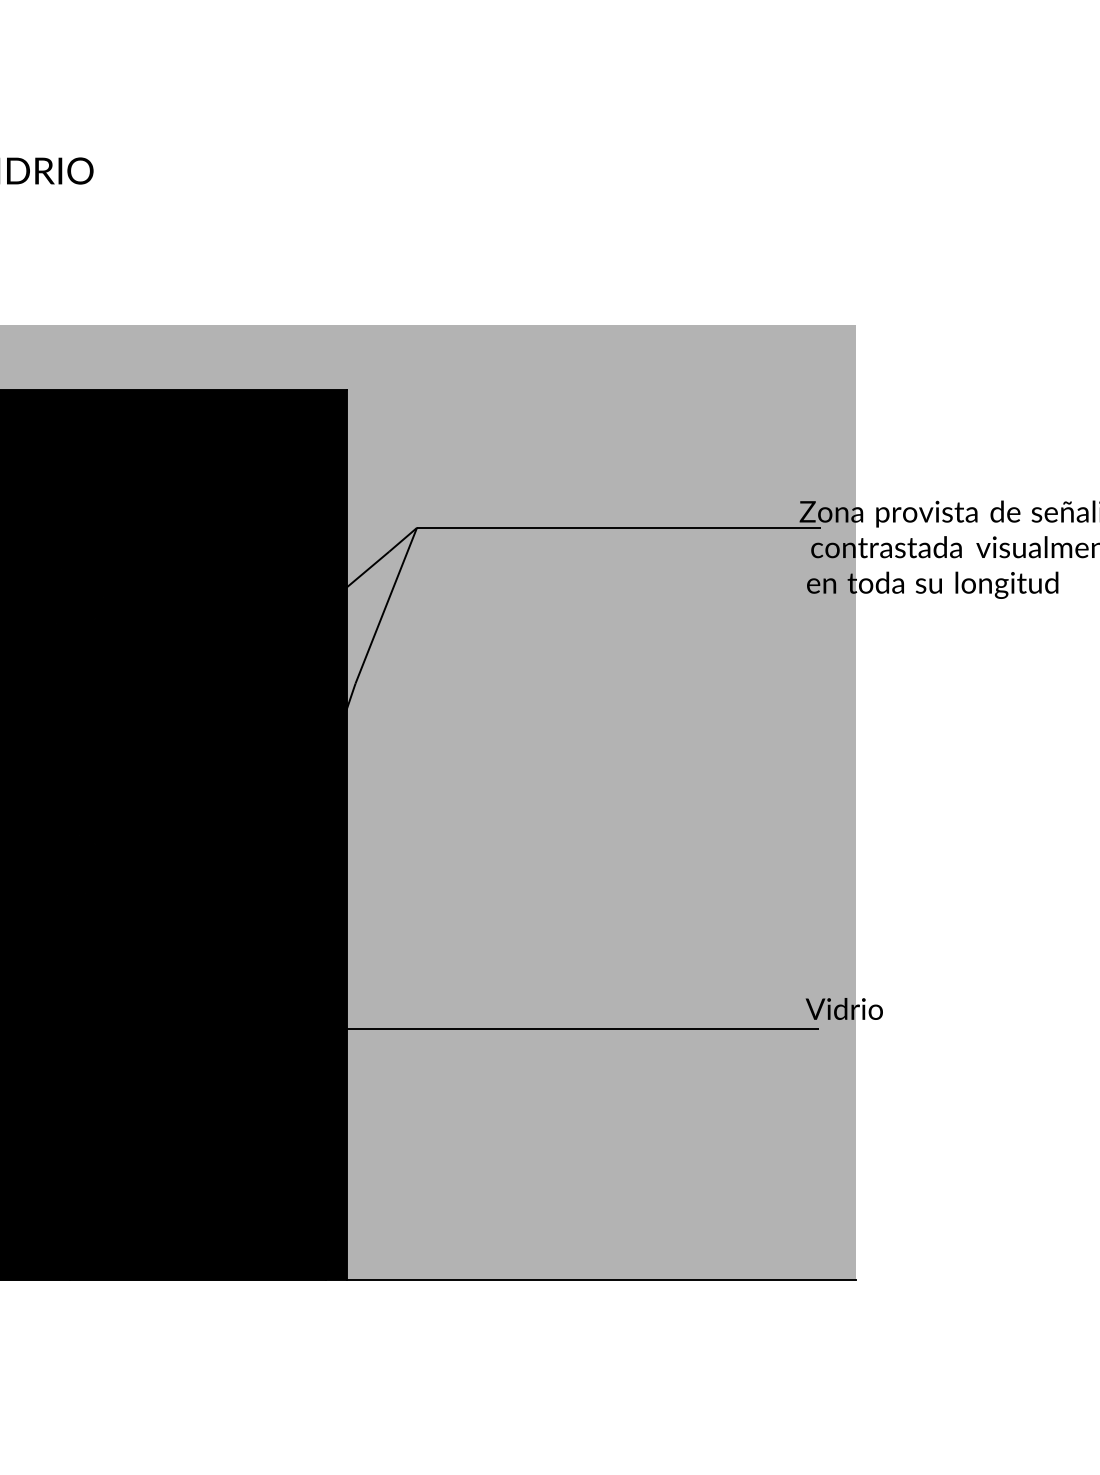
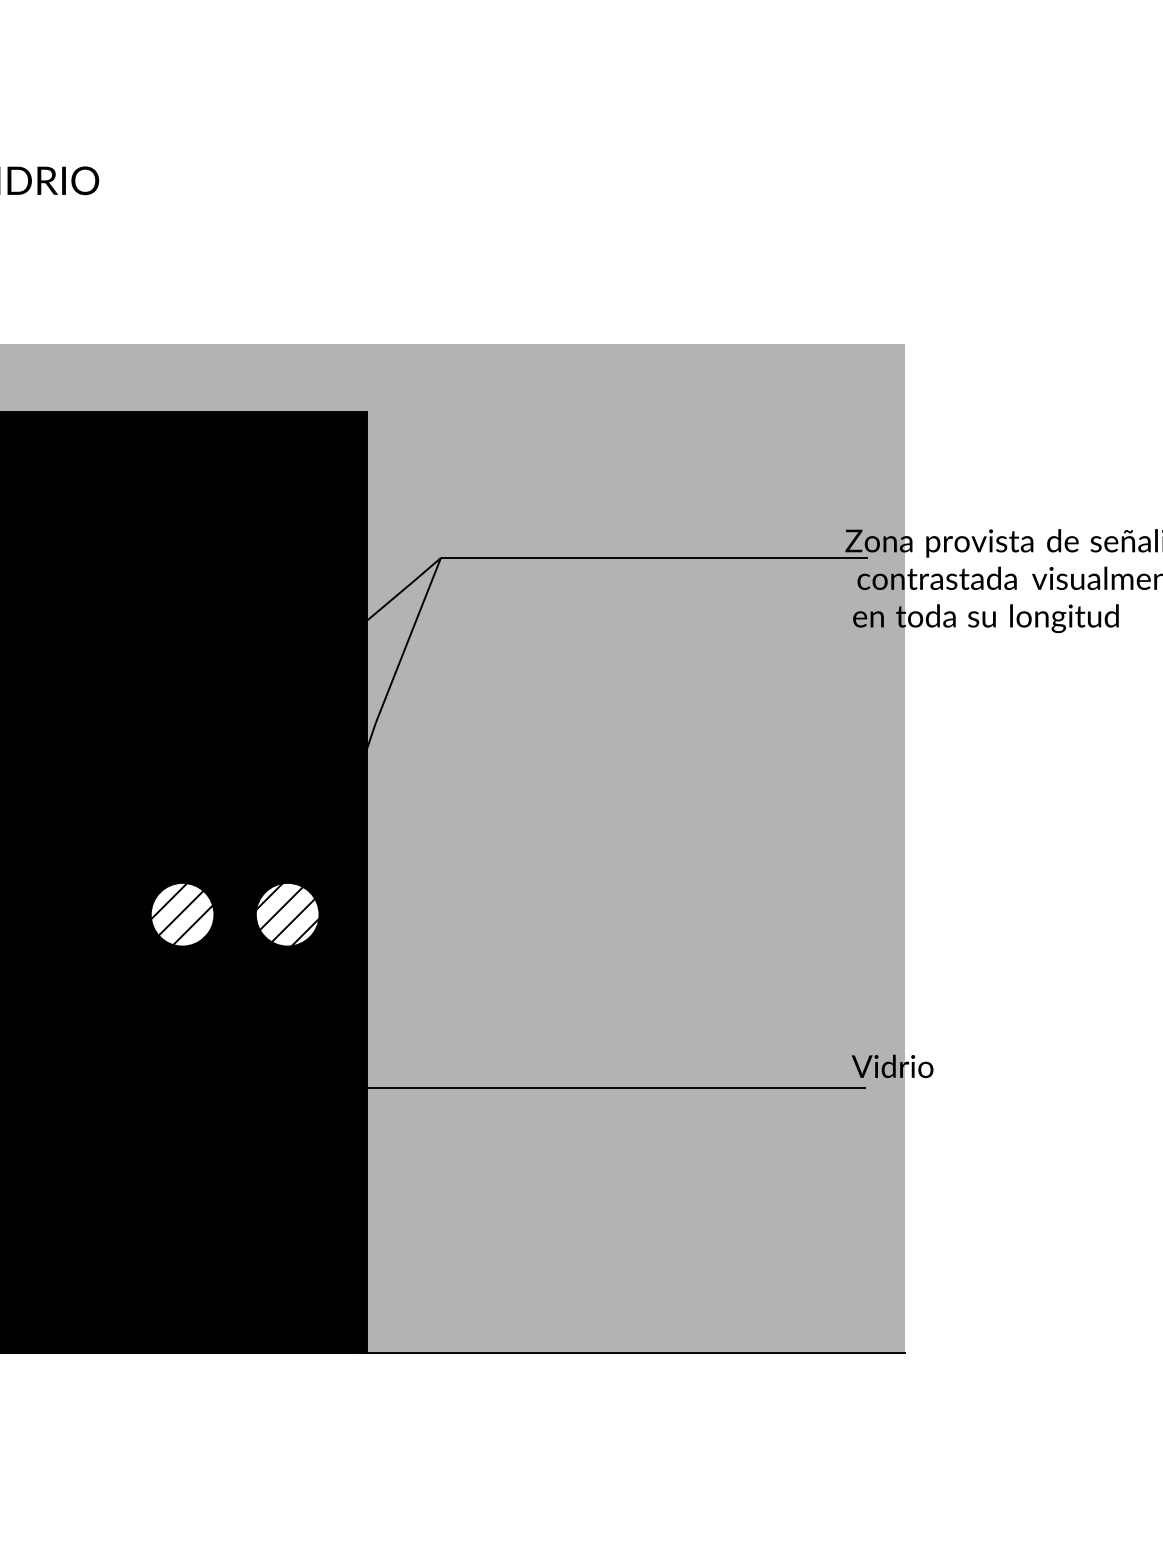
fill: (172, 865) -> (182, 914), removed
fill: (271, 865) -> (287, 914), removed

